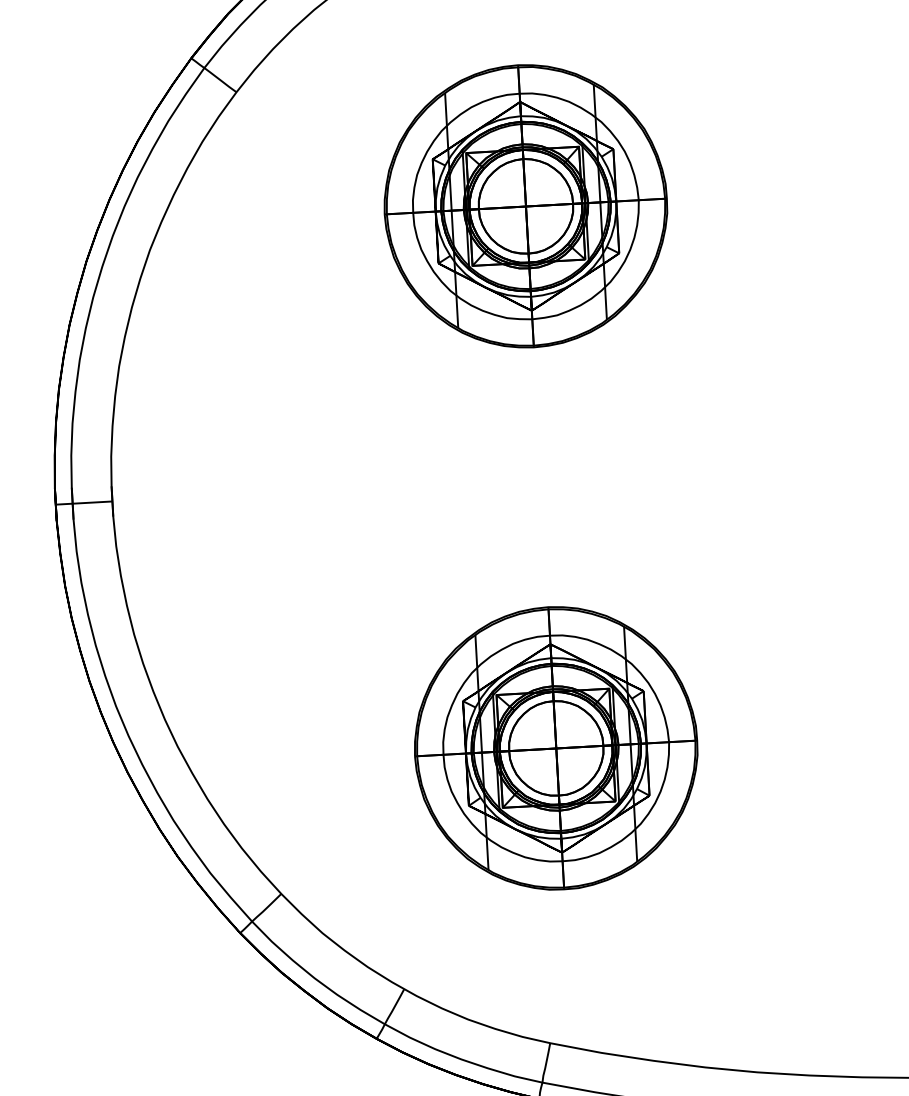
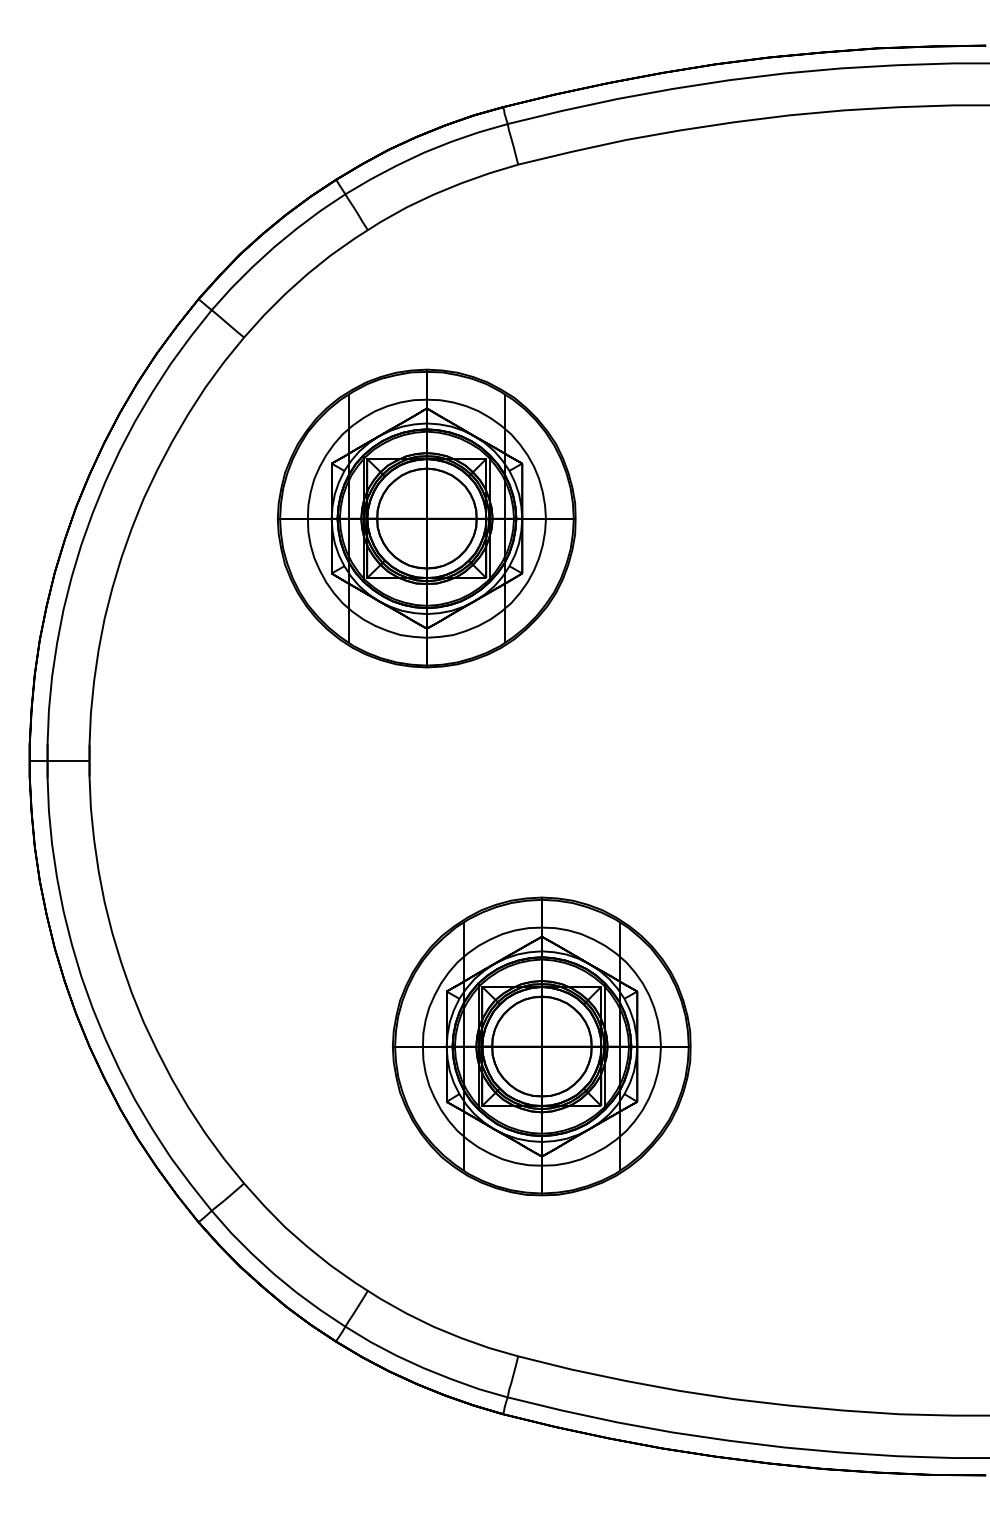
part: (525, 206) -> (426, 518), moved

